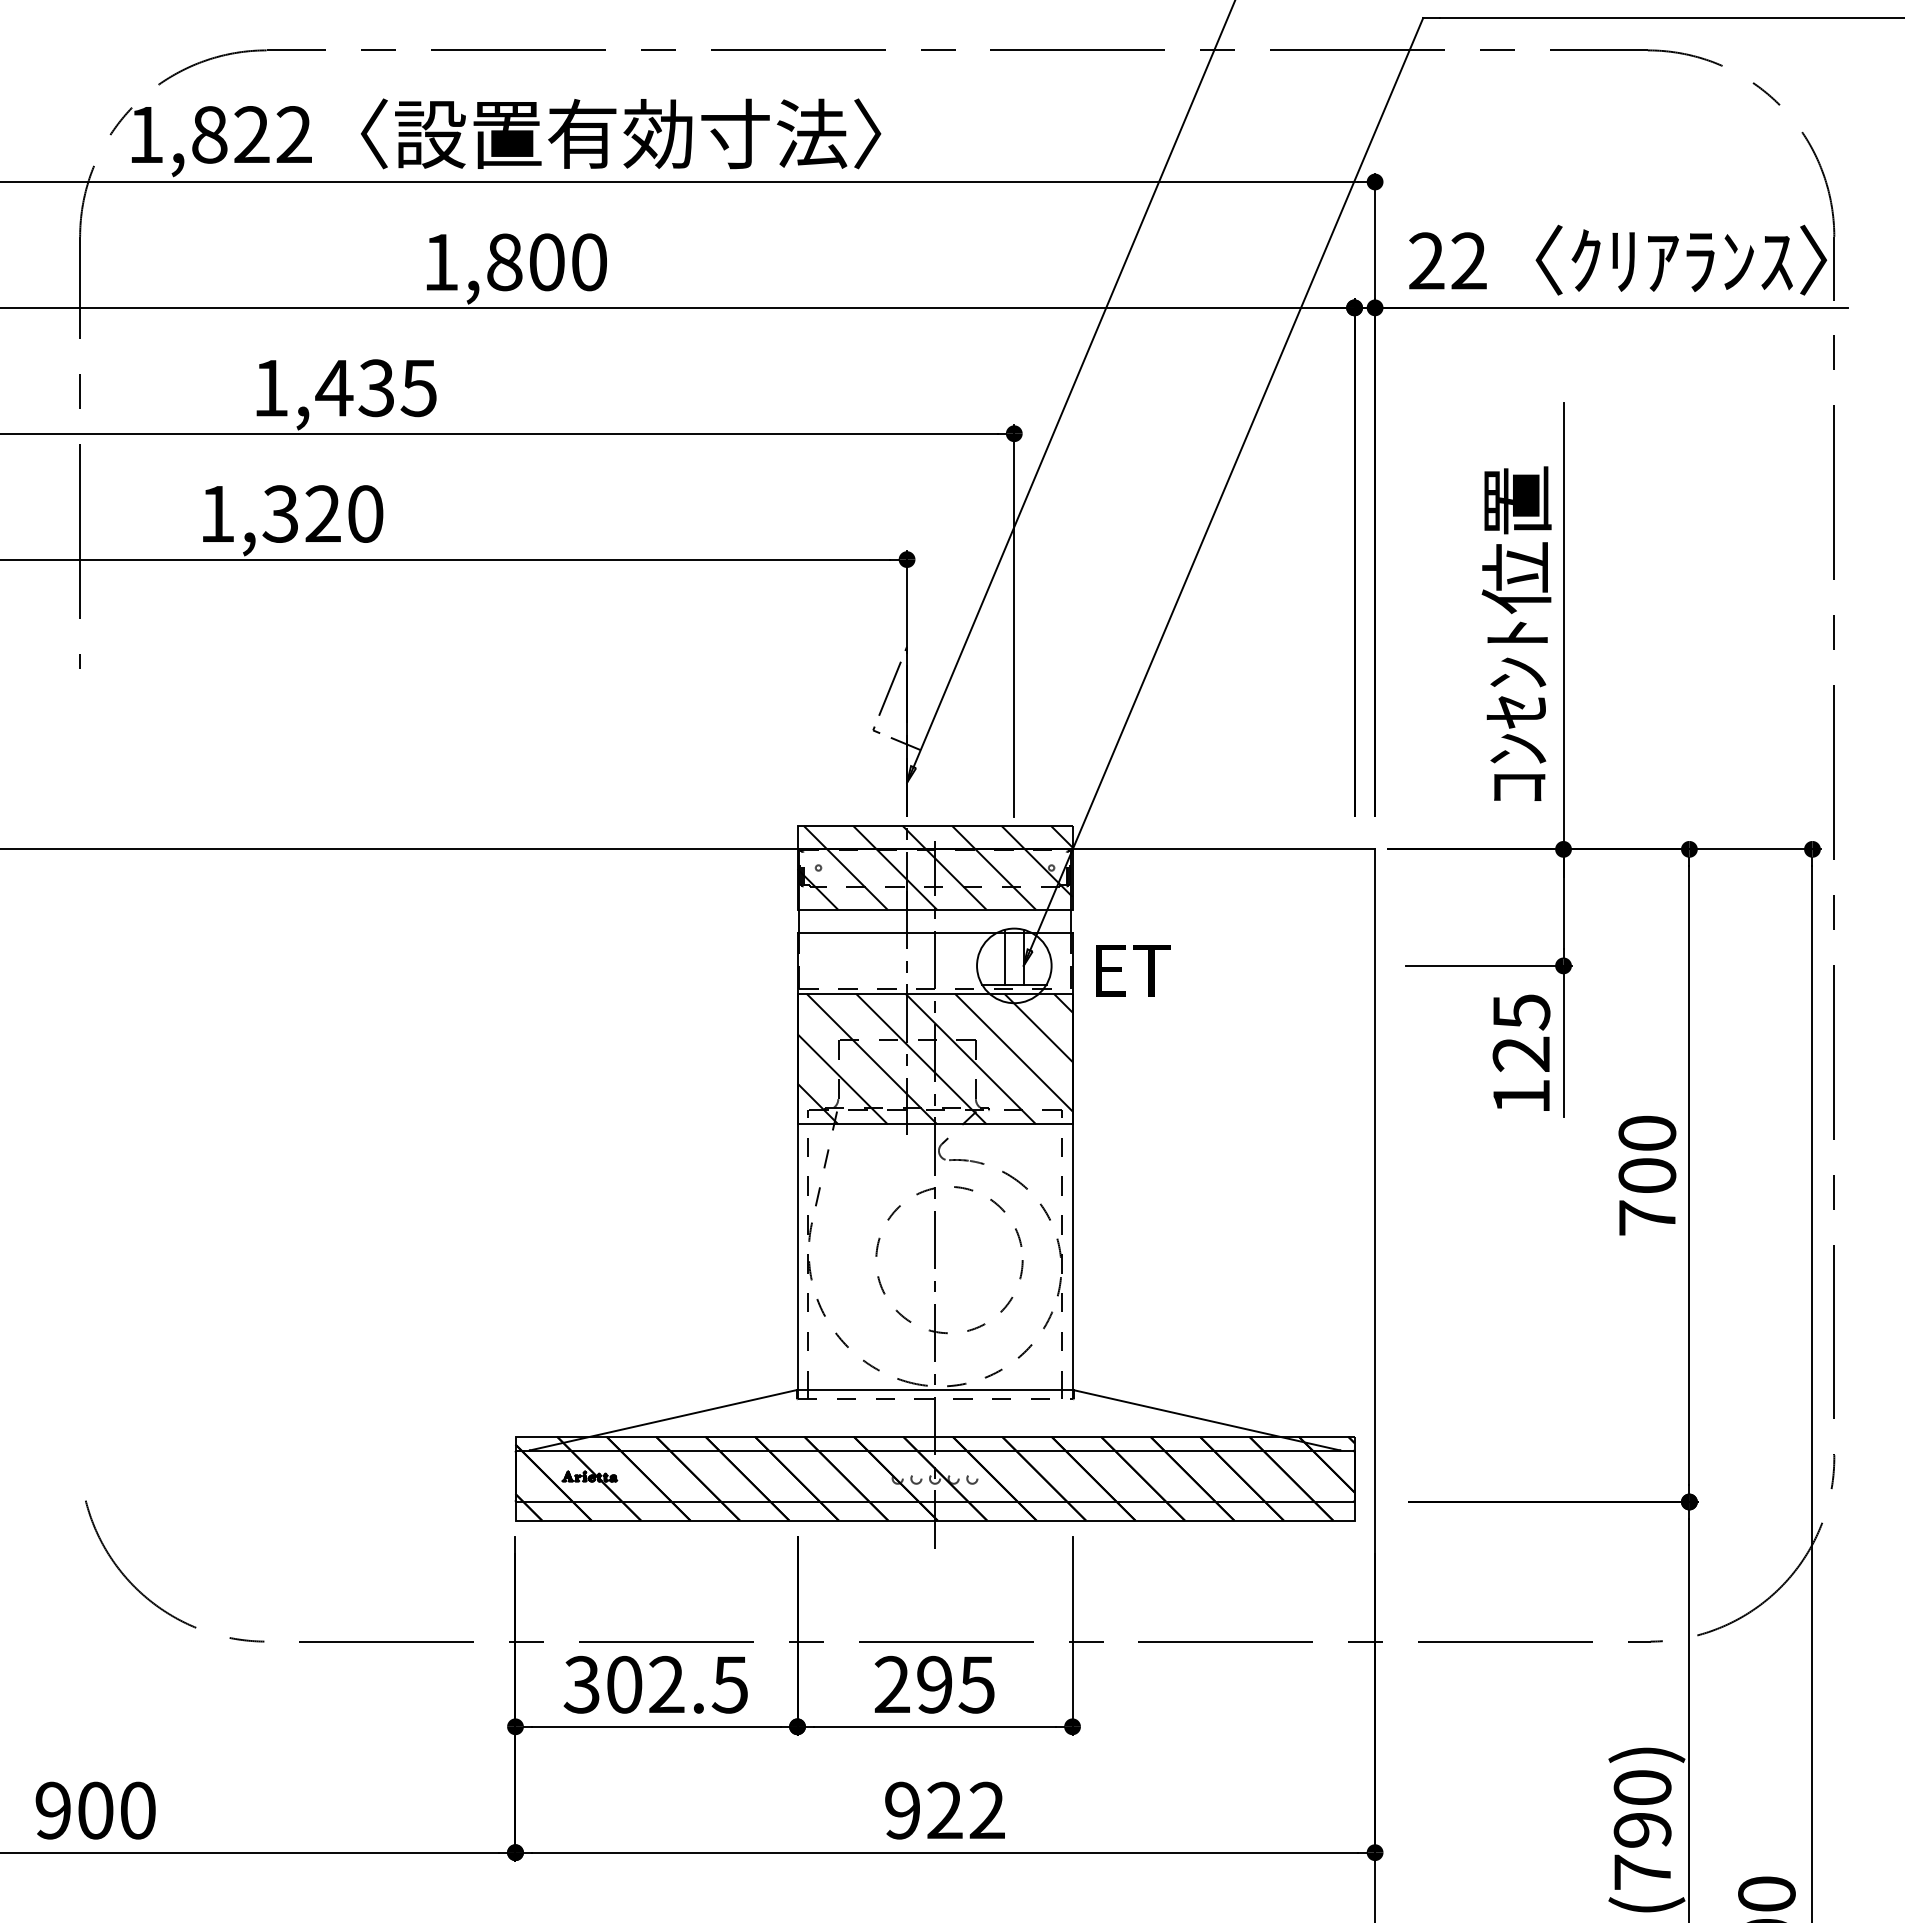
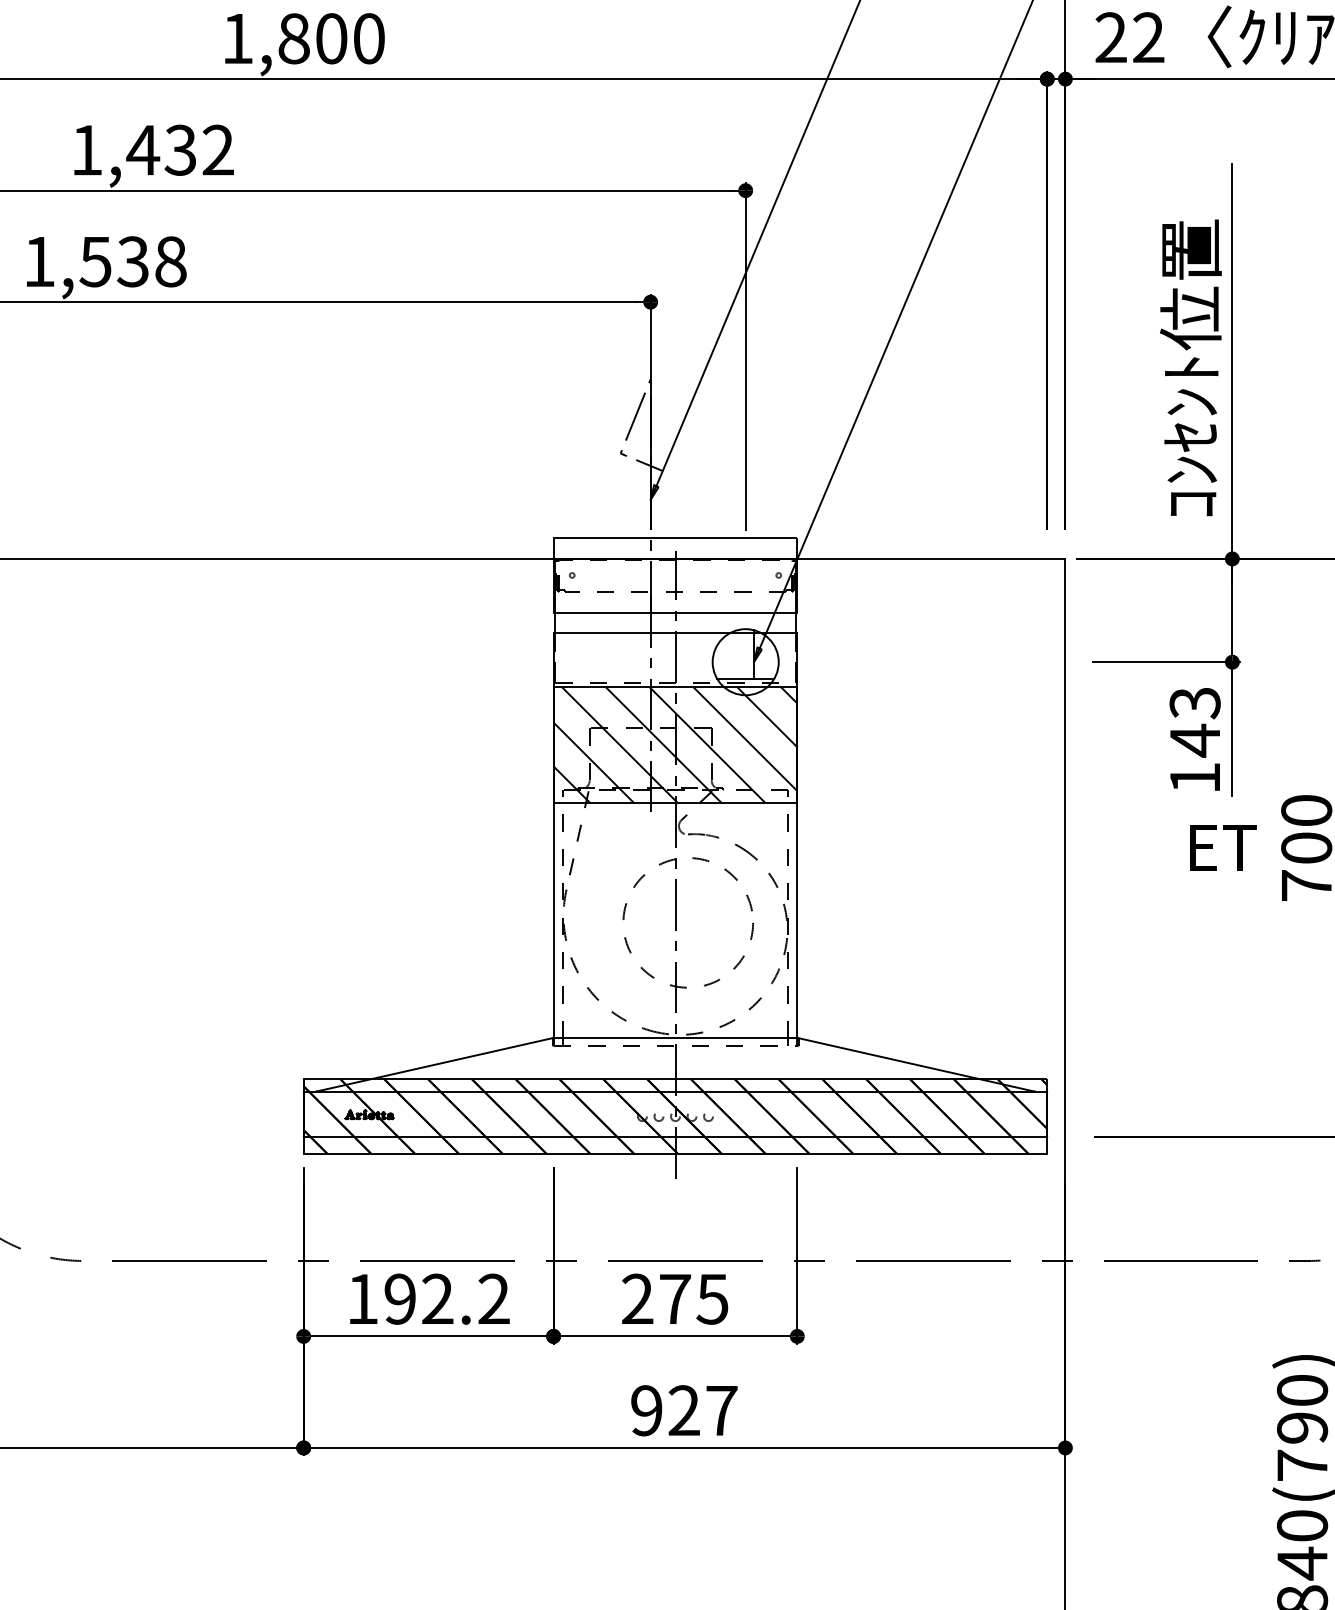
text: (418, 388) -> (217, 150), 1,435 -> 1,432
text: (322, 513) -> (132, 261), 1,320 -> 1,538
hatch: (934, 867) -> (674, 575), removed
line: (1004, 956) -> (737, 653), removed
text: (1133, 970) -> (1223, 847), moved
text: (1520, 1033) -> (1194, 722), 125 -> 143
text: (655, 1684) -> (427, 1298), 302.5 -> 192.2
text: (934, 1684) -> (674, 1298), 295 -> 275
text: (987, 1809) -> (721, 1409), 922 -> 927

